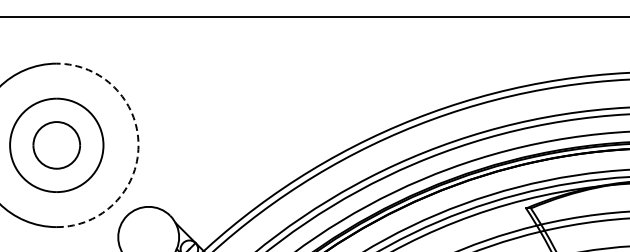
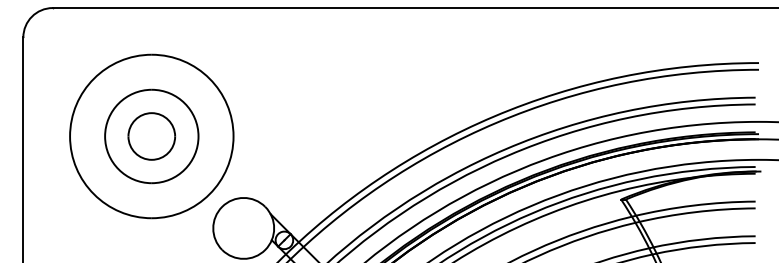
arc: (138, 145) -> (233, 136), dashed -> solid

